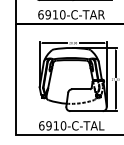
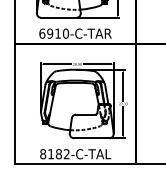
text: (52, 126) -> (54, 154), 6910-C-TAL -> 8182-C-TAL

